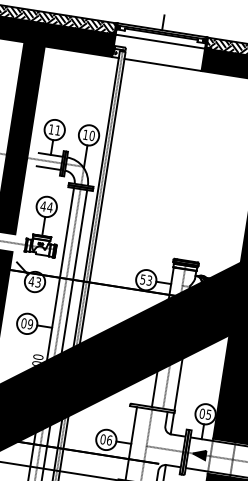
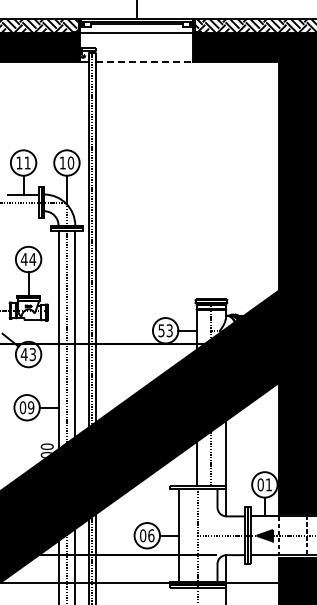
line: (162, 64) -> (144, 61), solid -> dashed
line: (48, 168) -> (23, 211), removed
text: (208, 414) -> (268, 484), 05 -> 01

